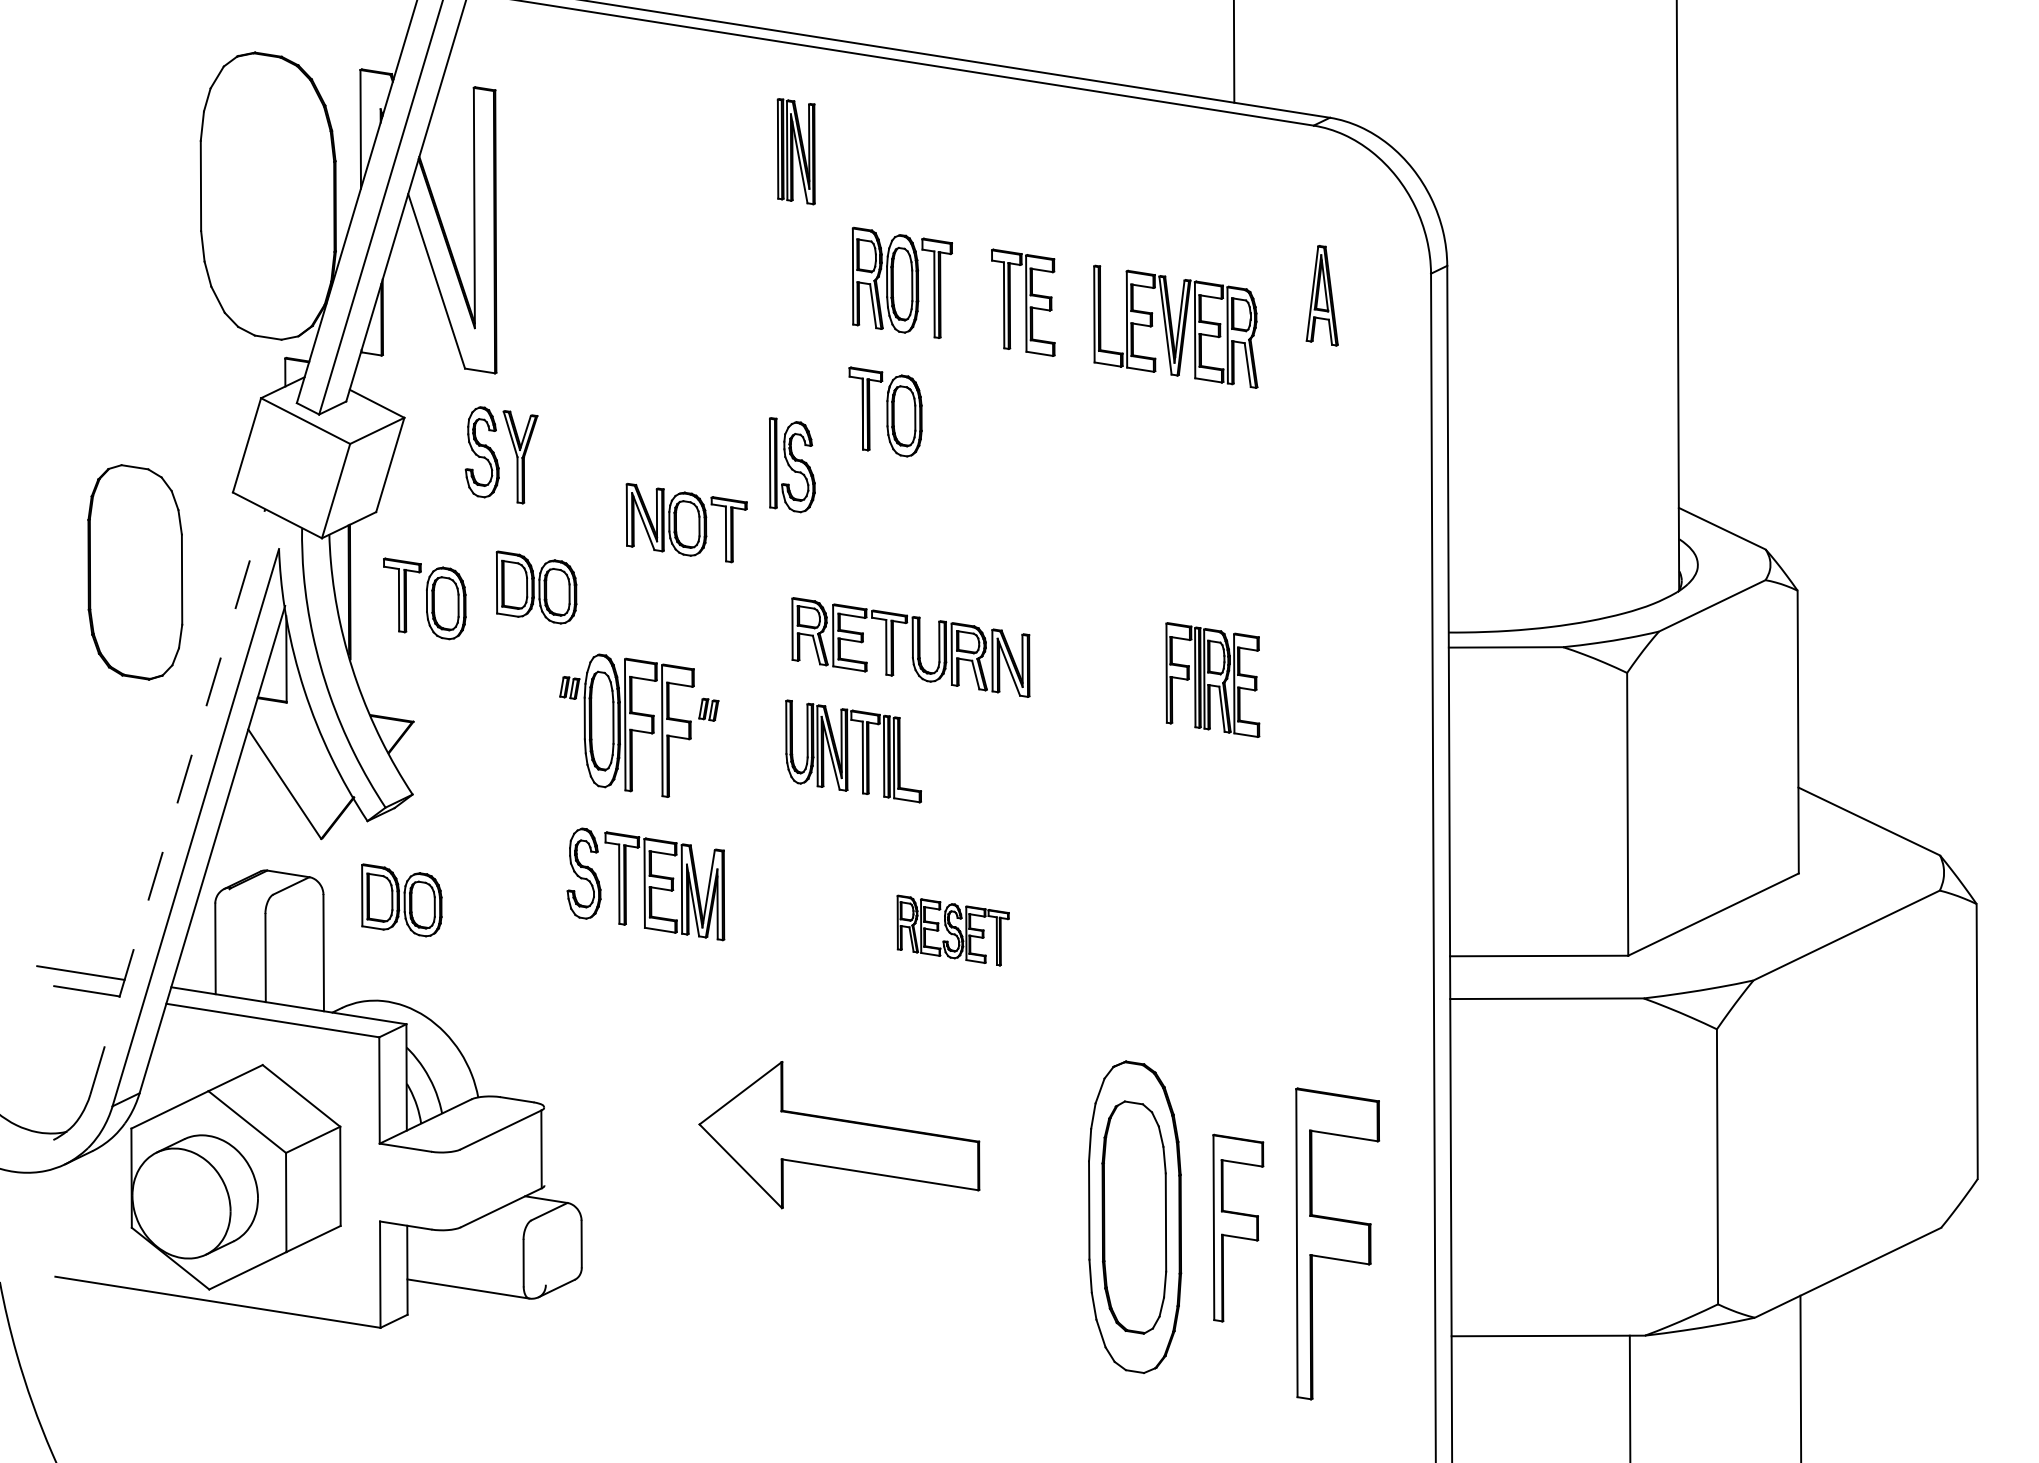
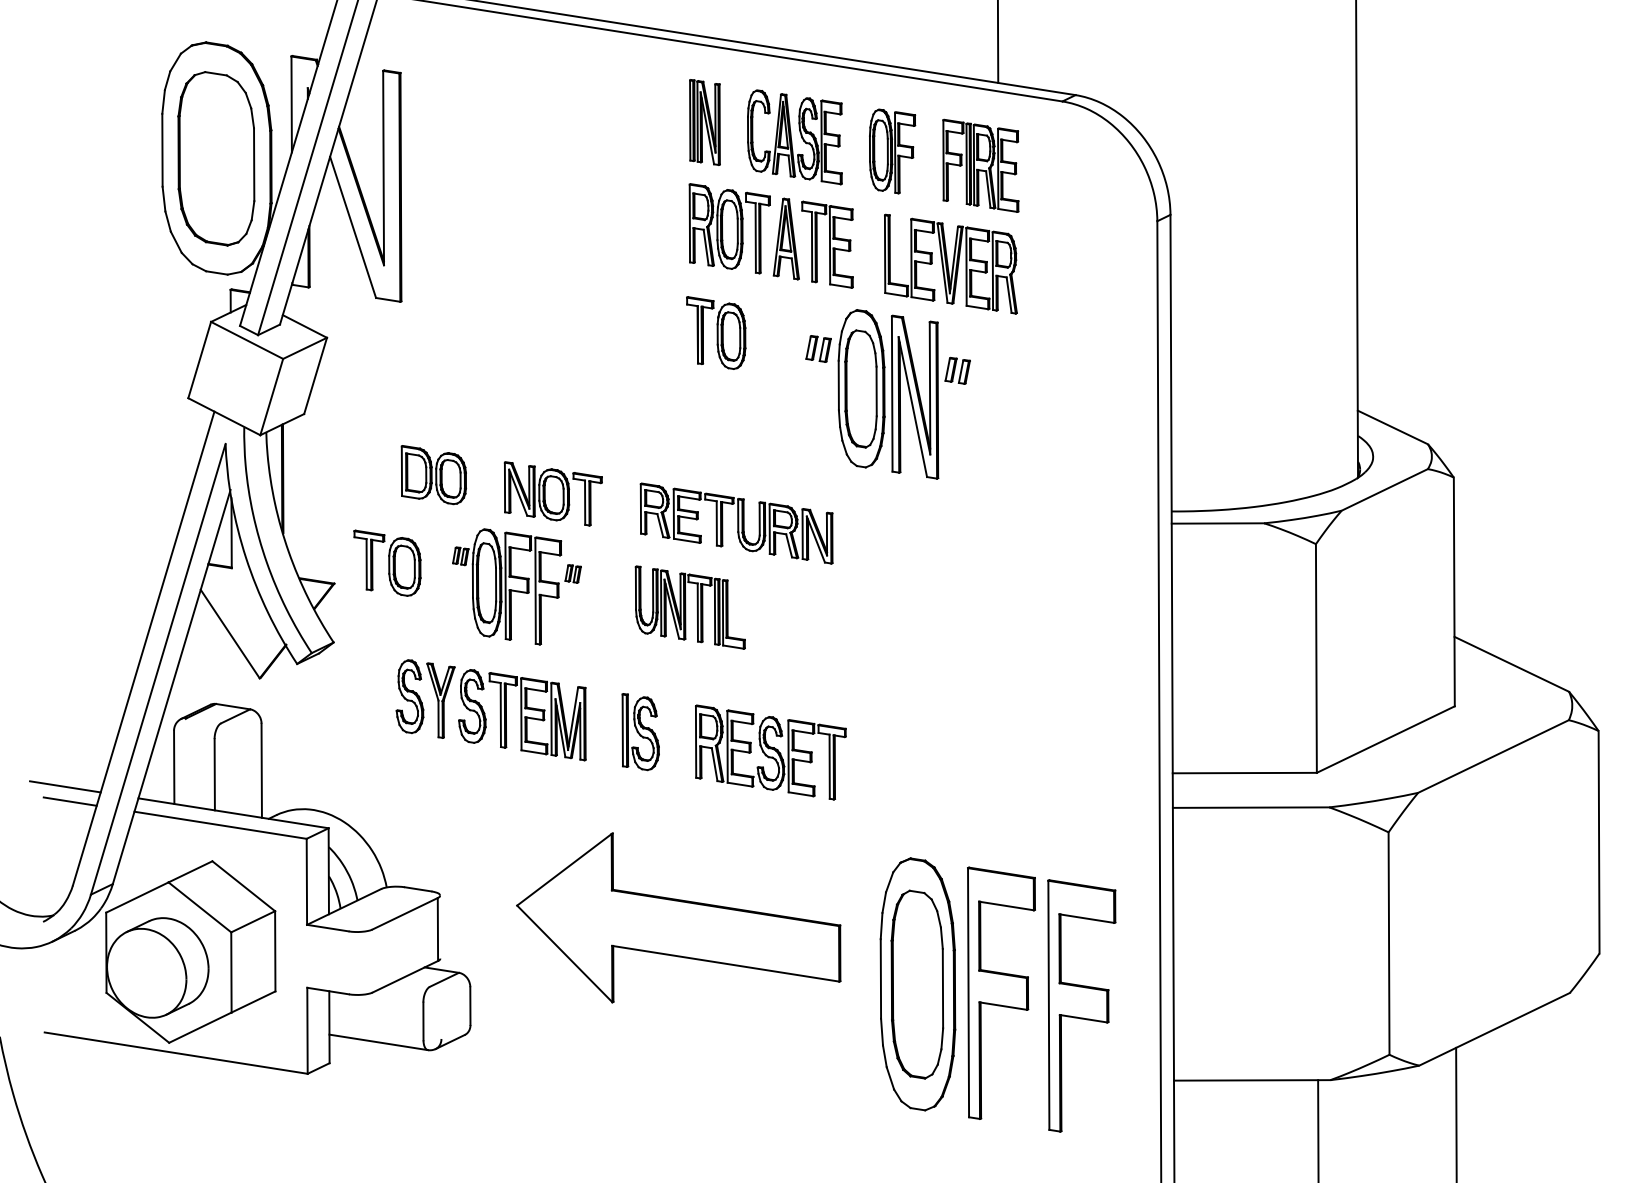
part: (795, 151) -> (704, 122), moved
part: (982, 170) -> (794, 137), added
part: (1103, 187) -> (892, 151), added
part: (1321, 295) -> (785, 238), moved
part: (501, 454) -> (425, 698), moved
part: (792, 465) -> (640, 732), moved
part: (1097, 487) -> (887, 394), added
part: (685, 522) -> (552, 493), moved
part: (135, 572) -> (216, 158), moved
part: (424, 597) -> (387, 562), moved
part: (1212, 679) -> (980, 165), moved
line: (177, 801) -> (143, 648), dashed -> solid
part: (401, 900) -> (324, 728), removed
part: (952, 930) -> (770, 752), size x1.67
part: (838, 1134) -> (678, 917), size x1.43
part: (1238, 1227) -> (1001, 992), size x1.67

